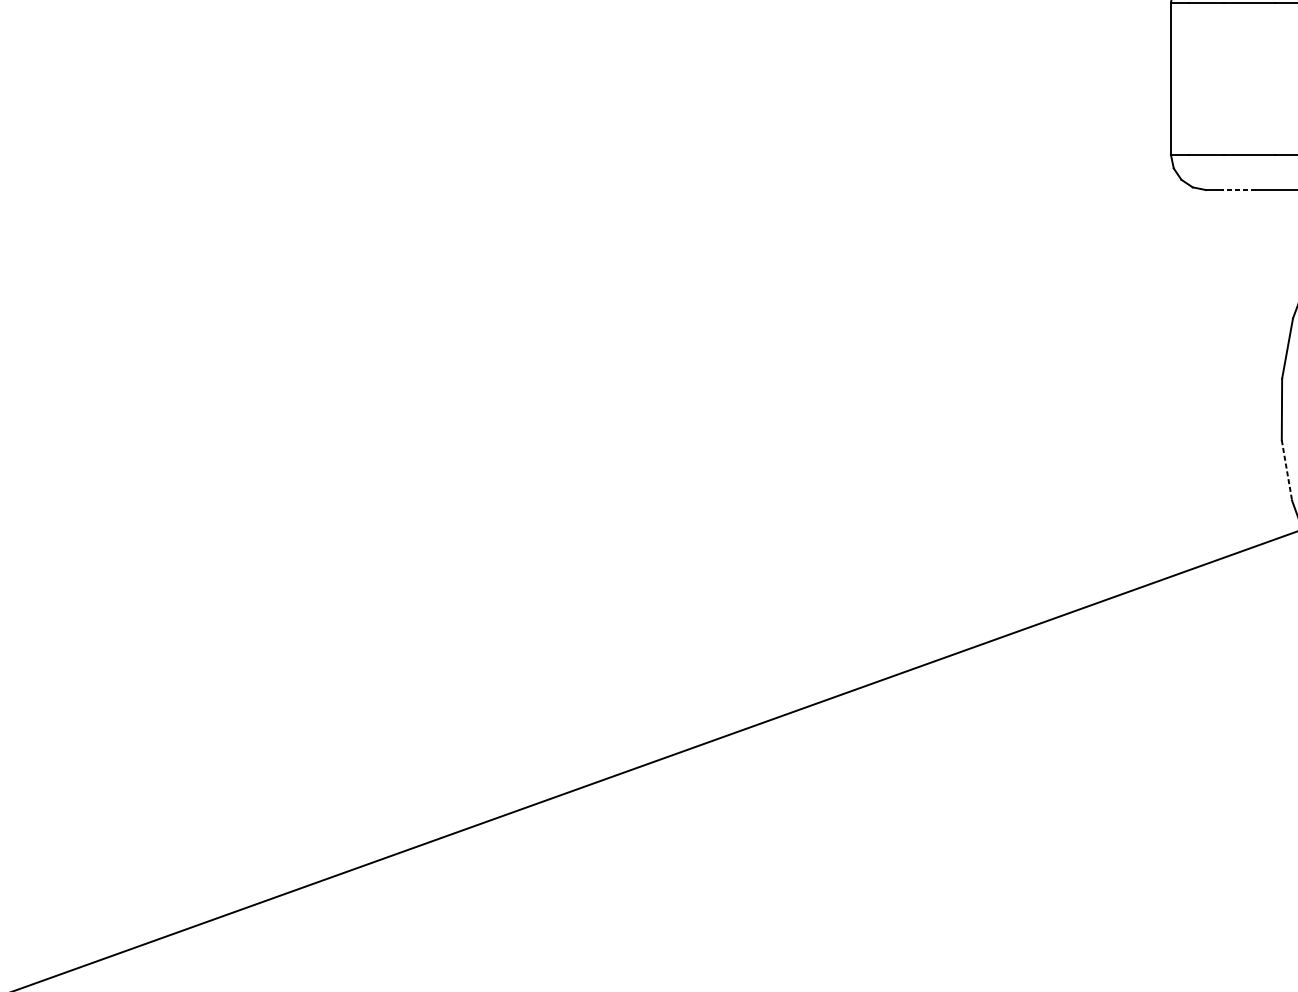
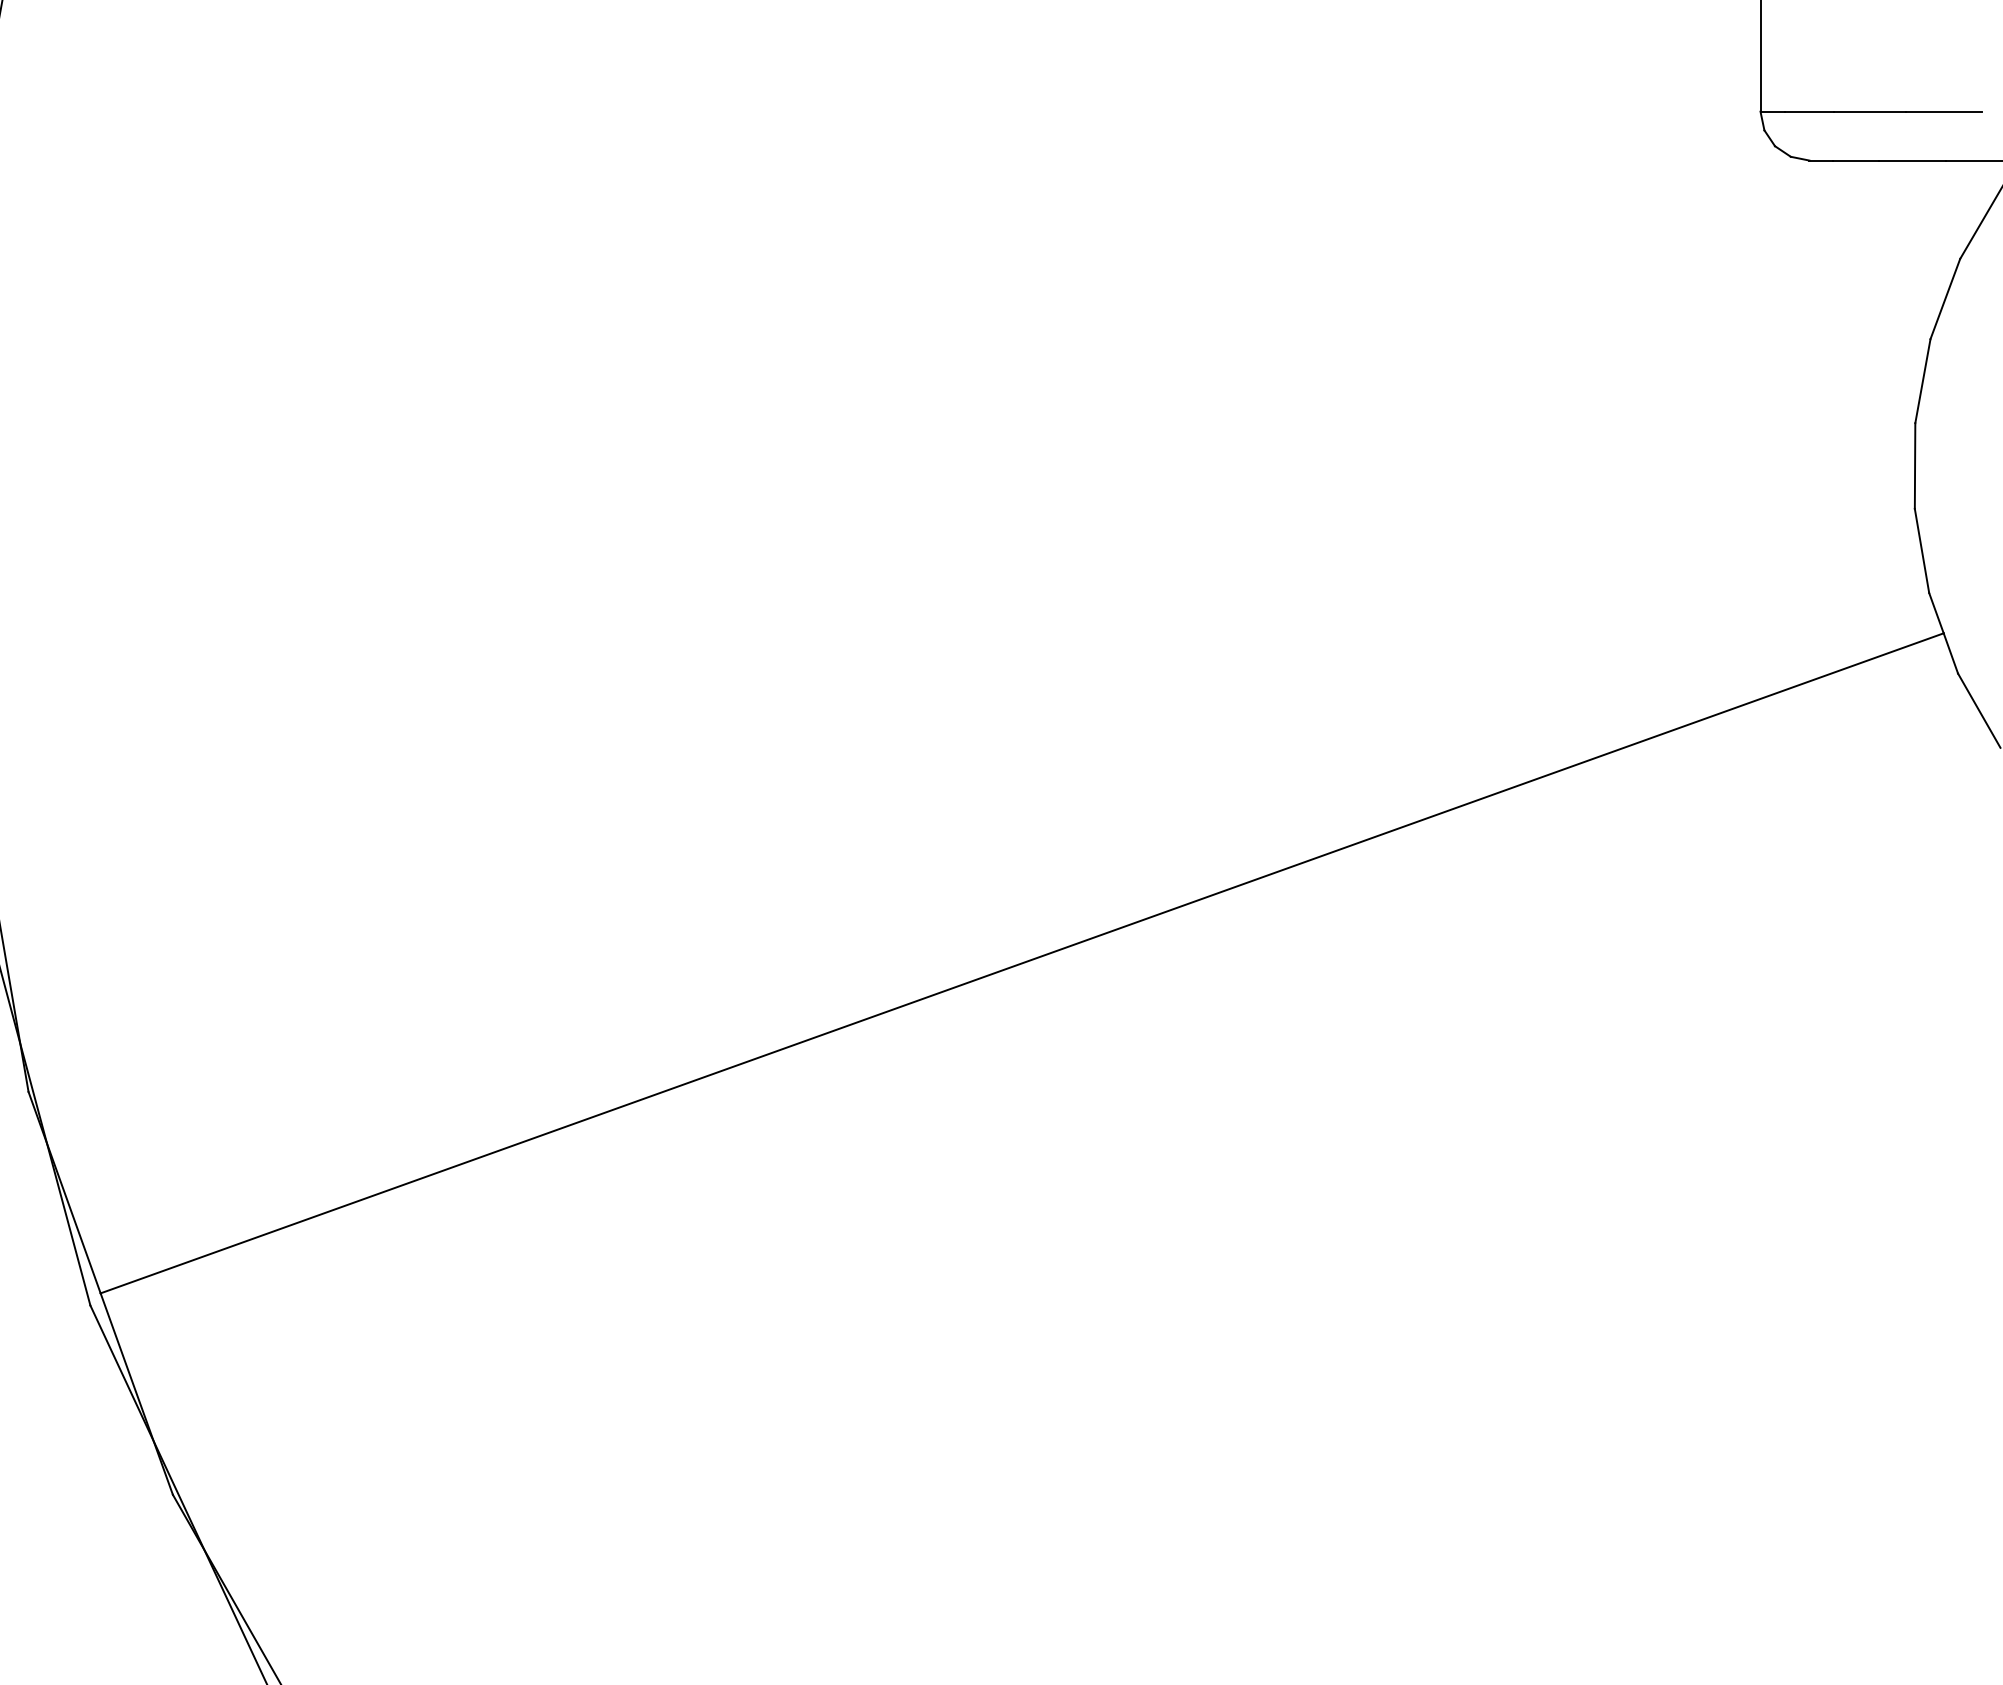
line: (1239, 190) -> (1855, 160), dashed -> solid
line: (1287, 470) -> (1922, 550), dashed -> solid

